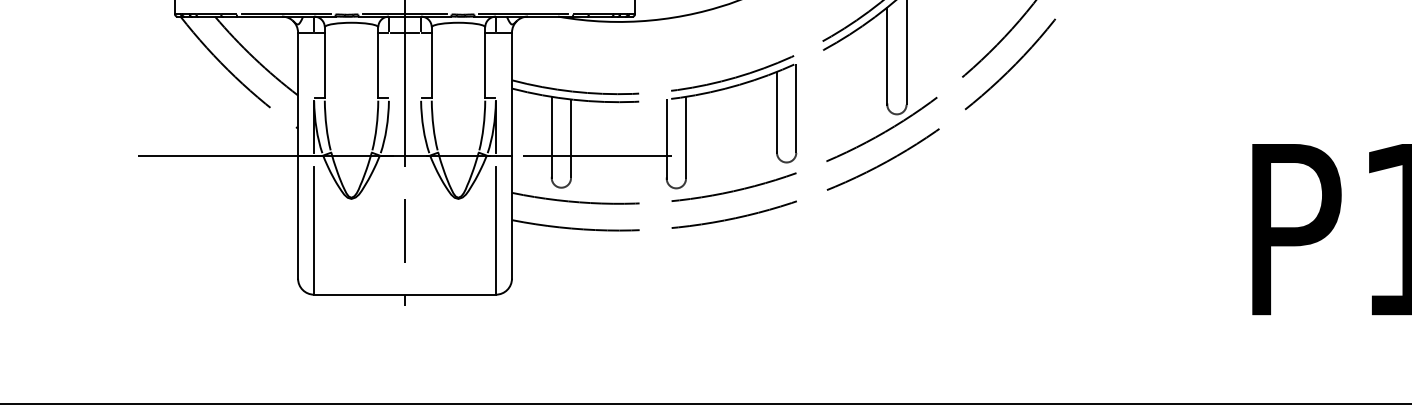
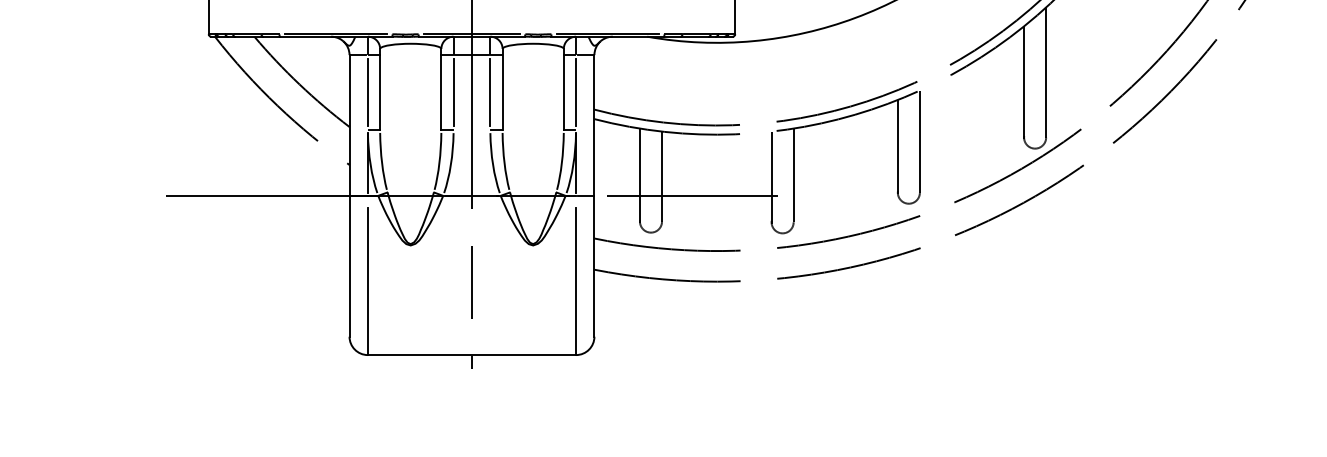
line: (314, 64) -> (368, 91), added
line: (388, 64) -> (453, 91), added
line: (421, 64) -> (490, 91), added
line: (495, 64) -> (575, 91), added

